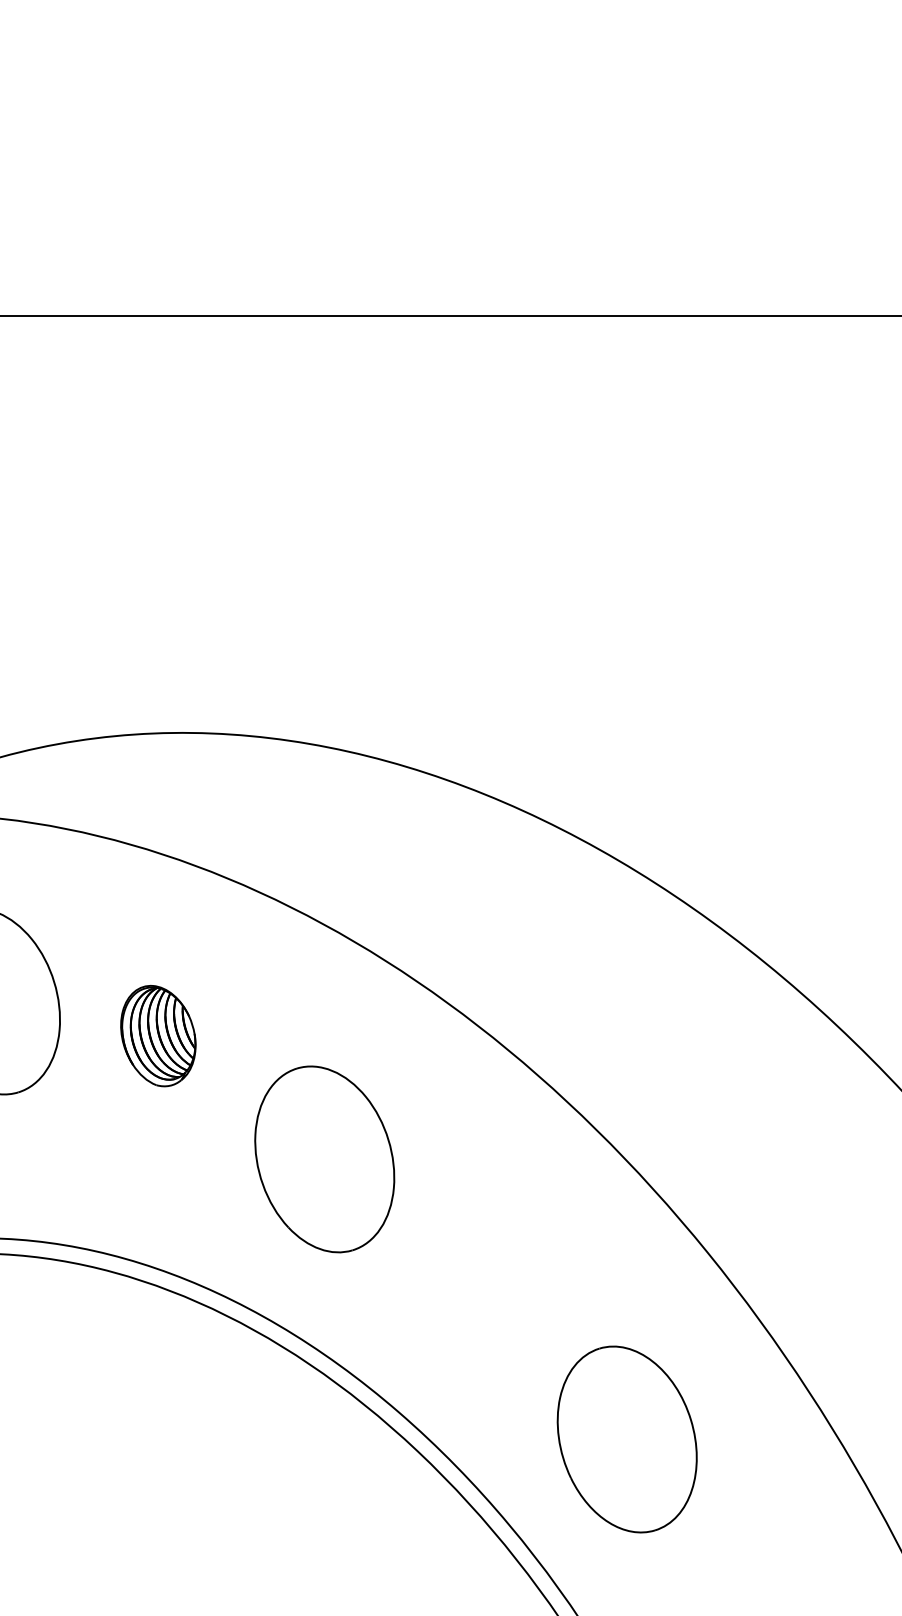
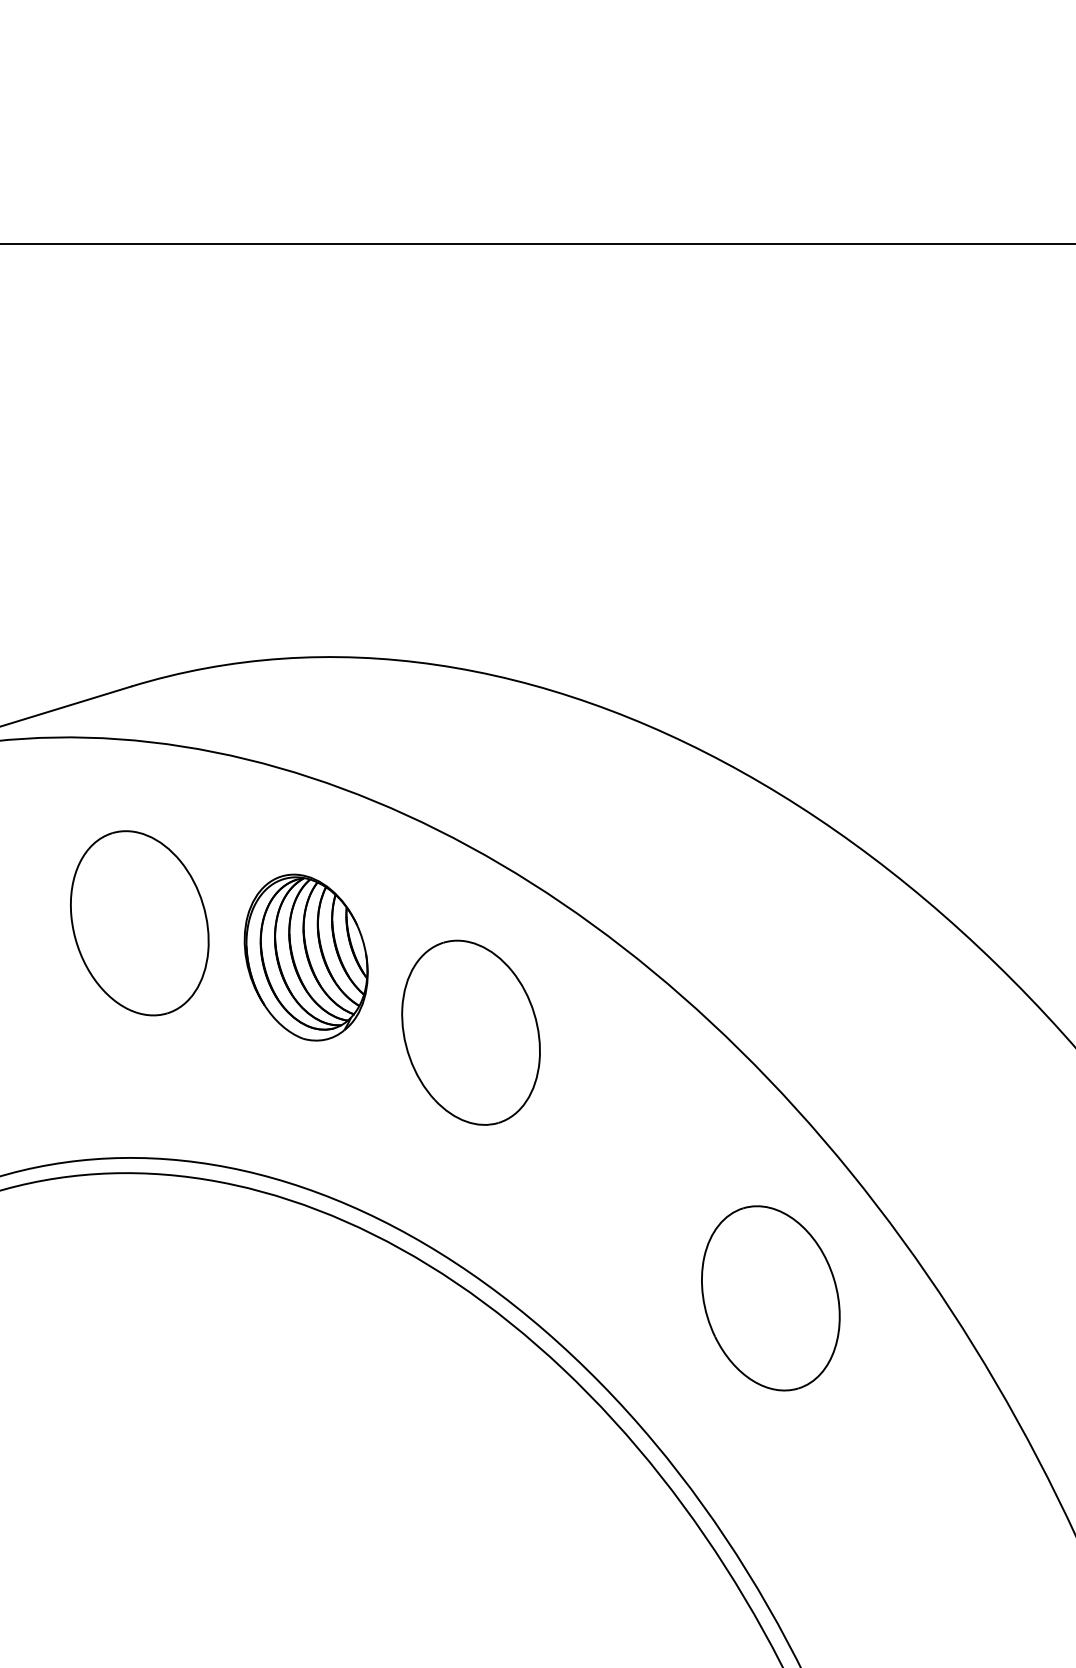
part: (157, 1036) -> (305, 957), size x1.67
part: (324, 1159) -> (470, 1032), moved
part: (626, 1439) -> (770, 1298), moved

